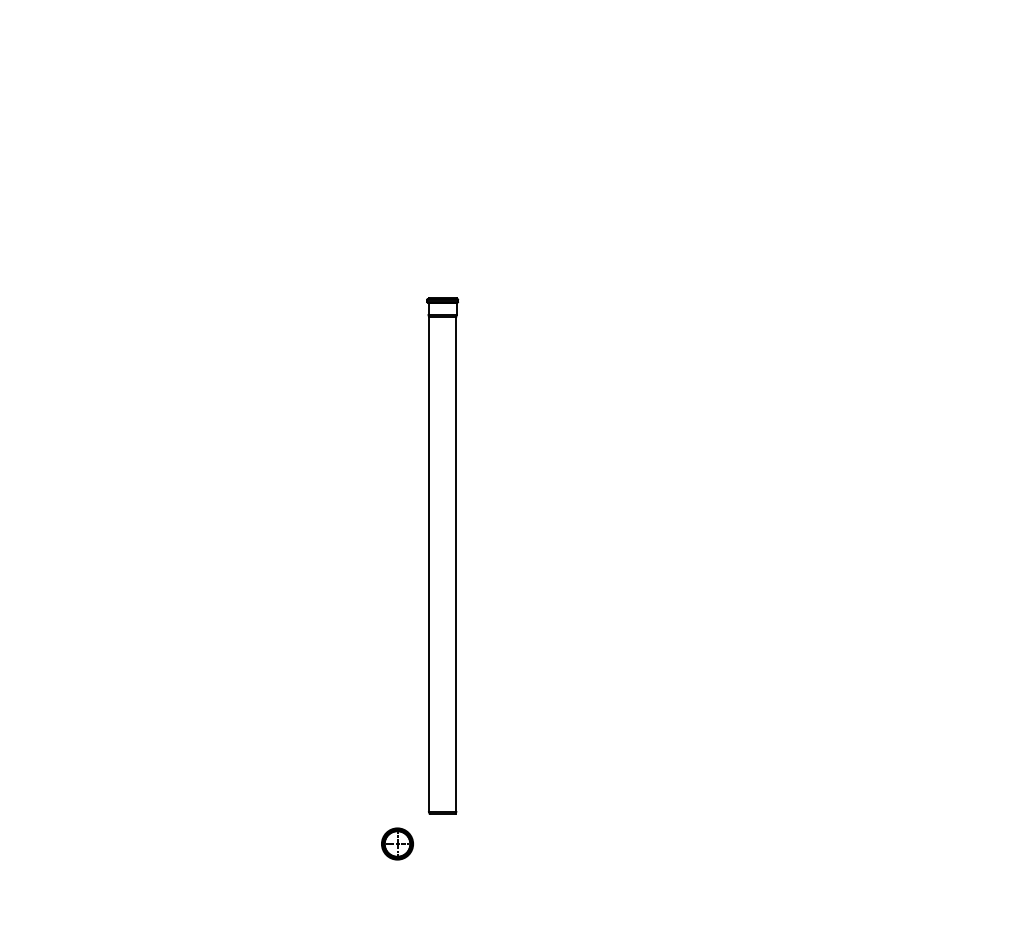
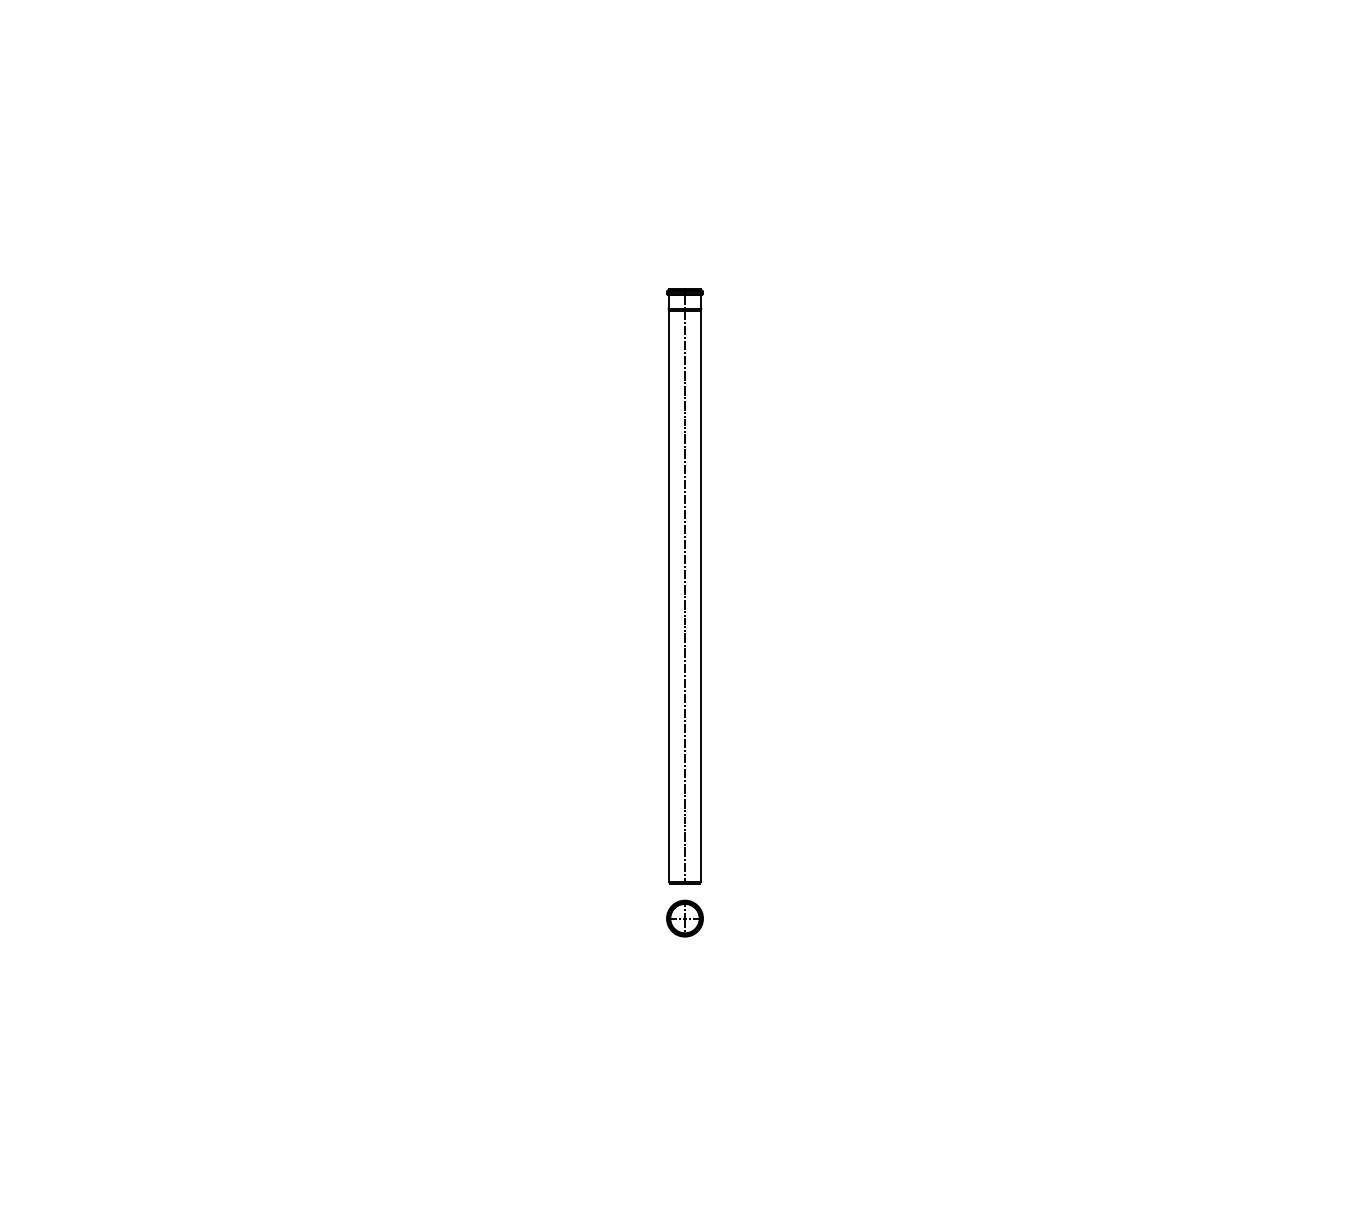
line: (443, 555) -> (685, 586), added
part: (397, 843) -> (684, 918), moved

